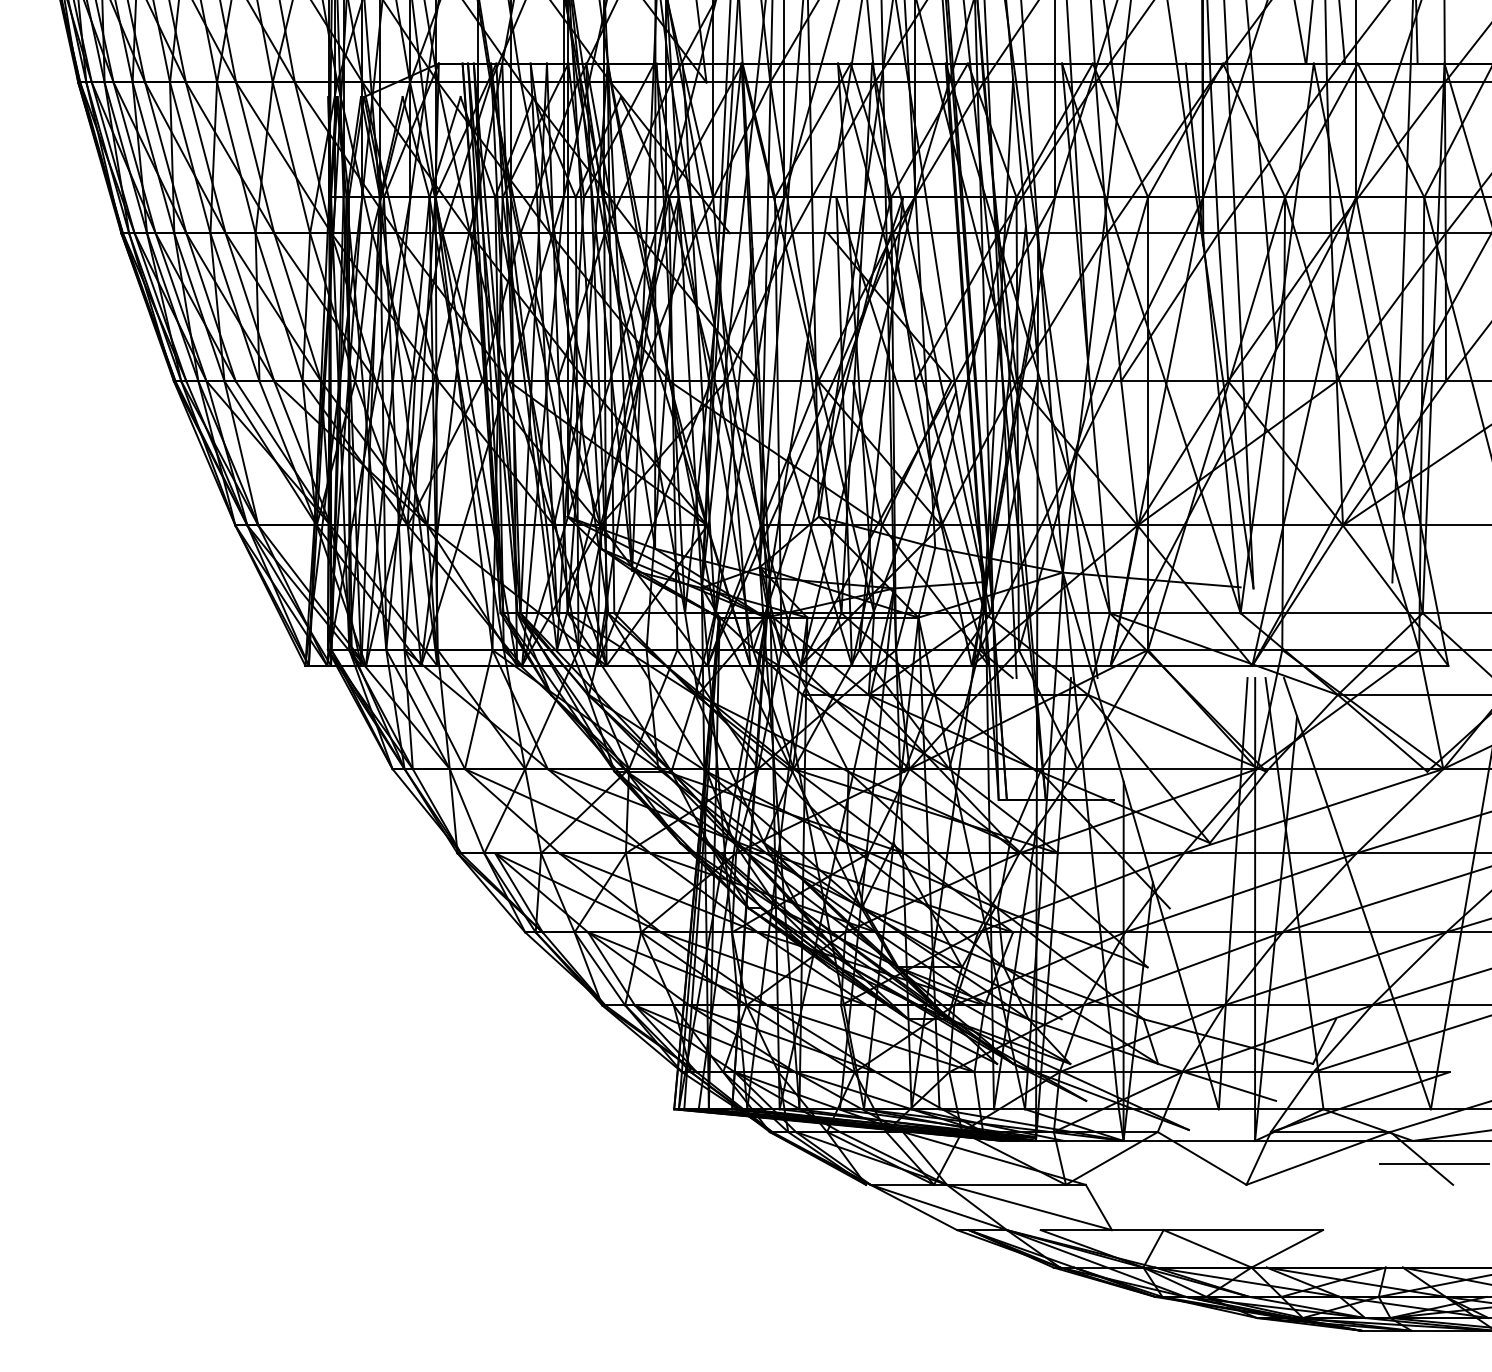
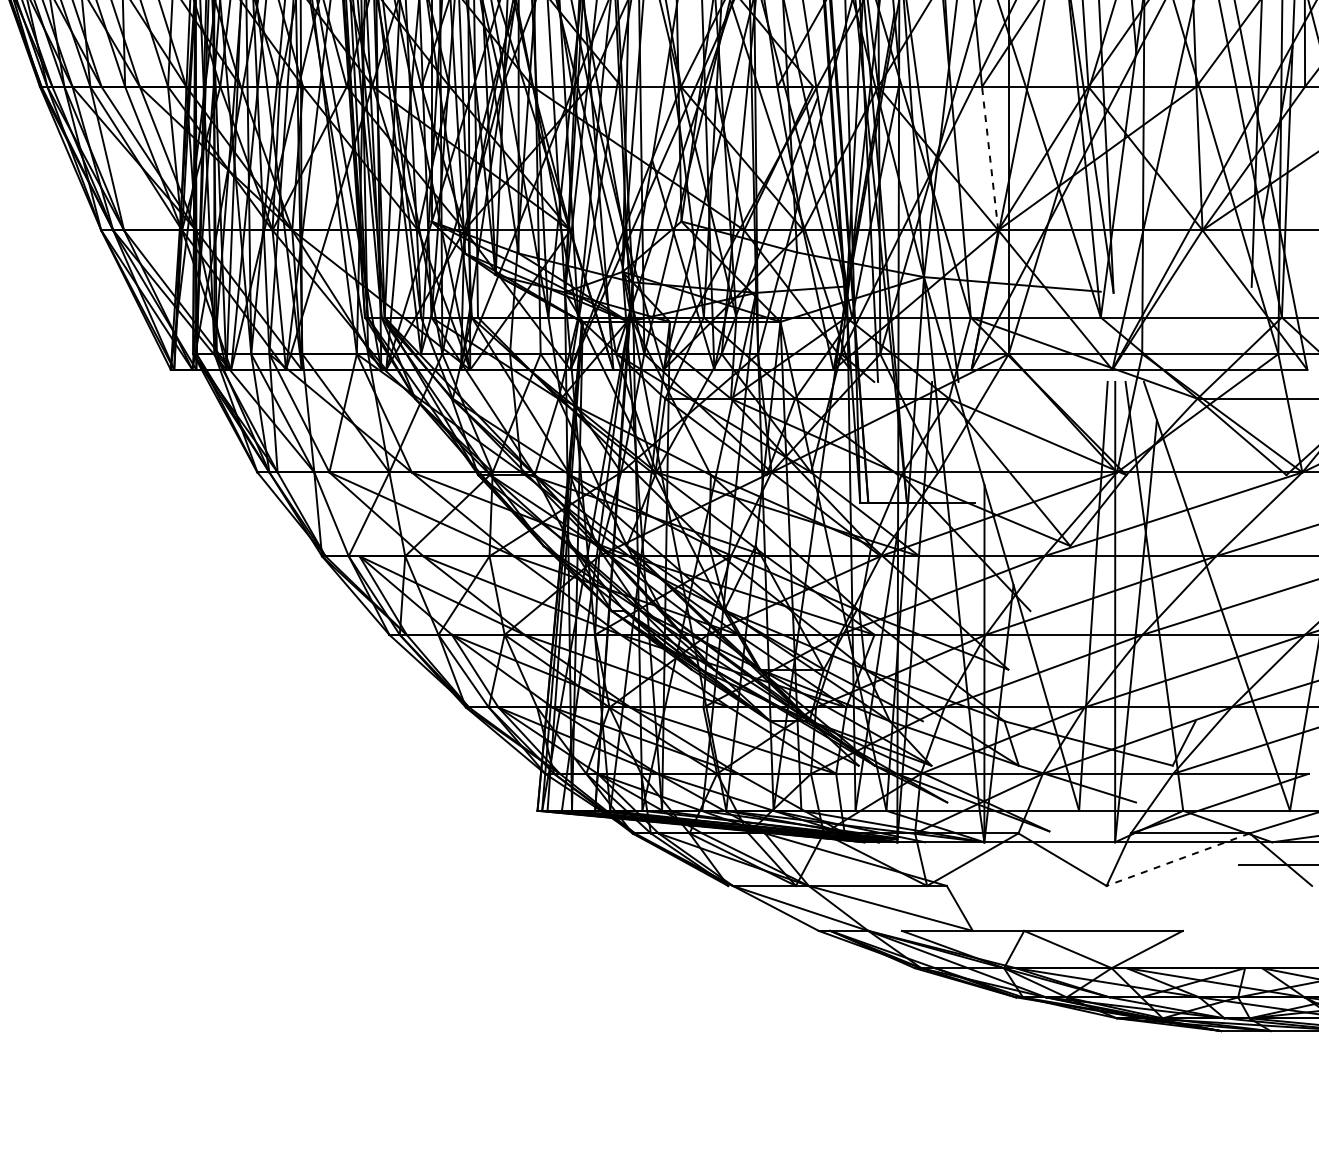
line: (1129, 453) -> (990, 158), solid -> dashed
line: (1318, 1158) -> (1178, 859), solid -> dashed

